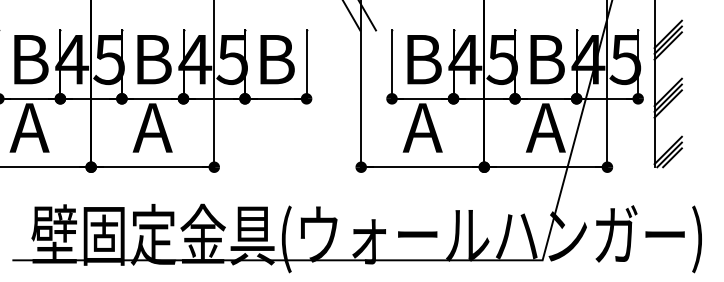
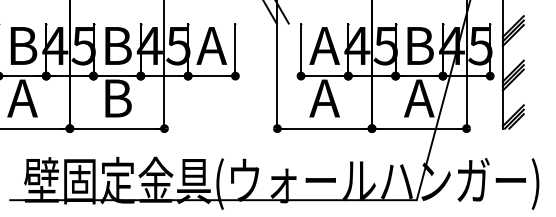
text: (275, 59) -> (211, 45), B -> A
text: (422, 59) -> (324, 45), B -> A
text: (153, 127) -> (117, 98), A -> B

